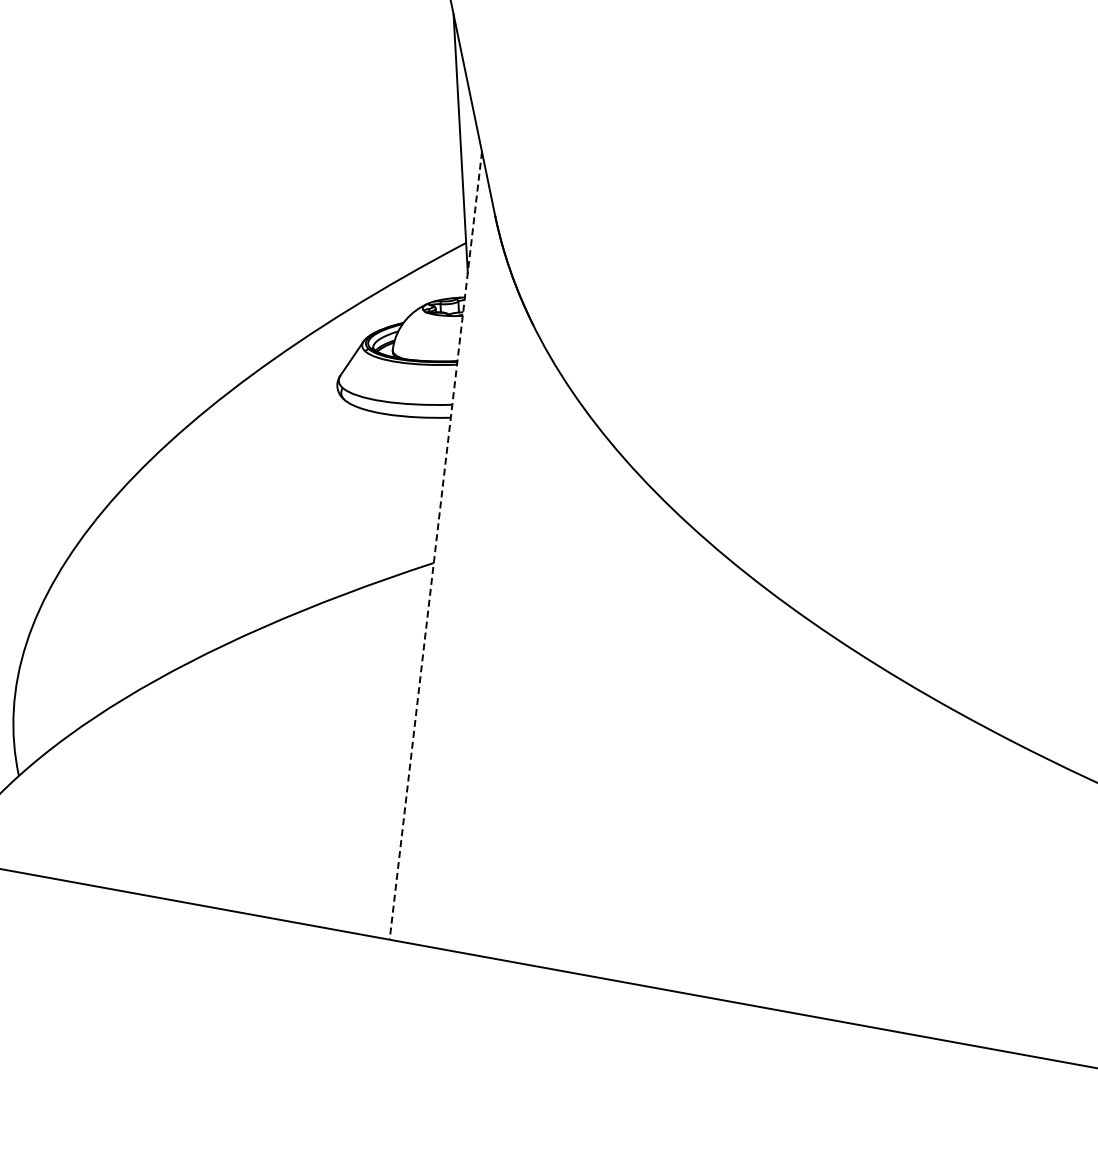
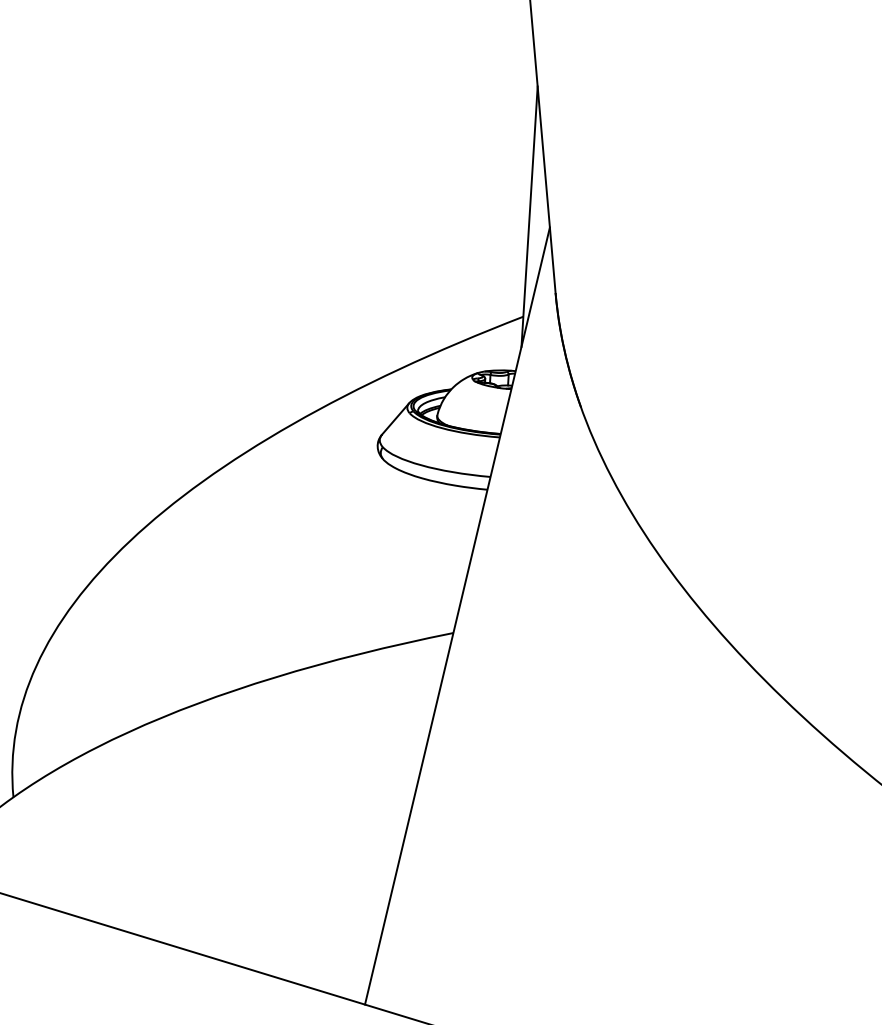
line: (435, 545) -> (457, 615), dashed -> solid

